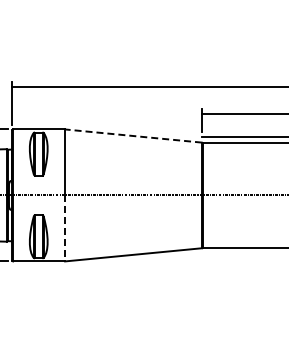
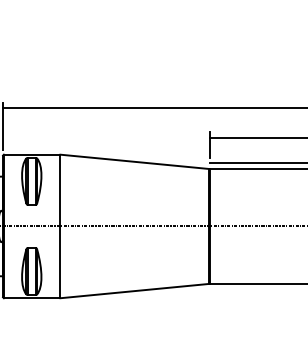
line: (133, 136) -> (134, 162), dashed -> solid
line: (65, 228) -> (60, 262), dashed -> solid

